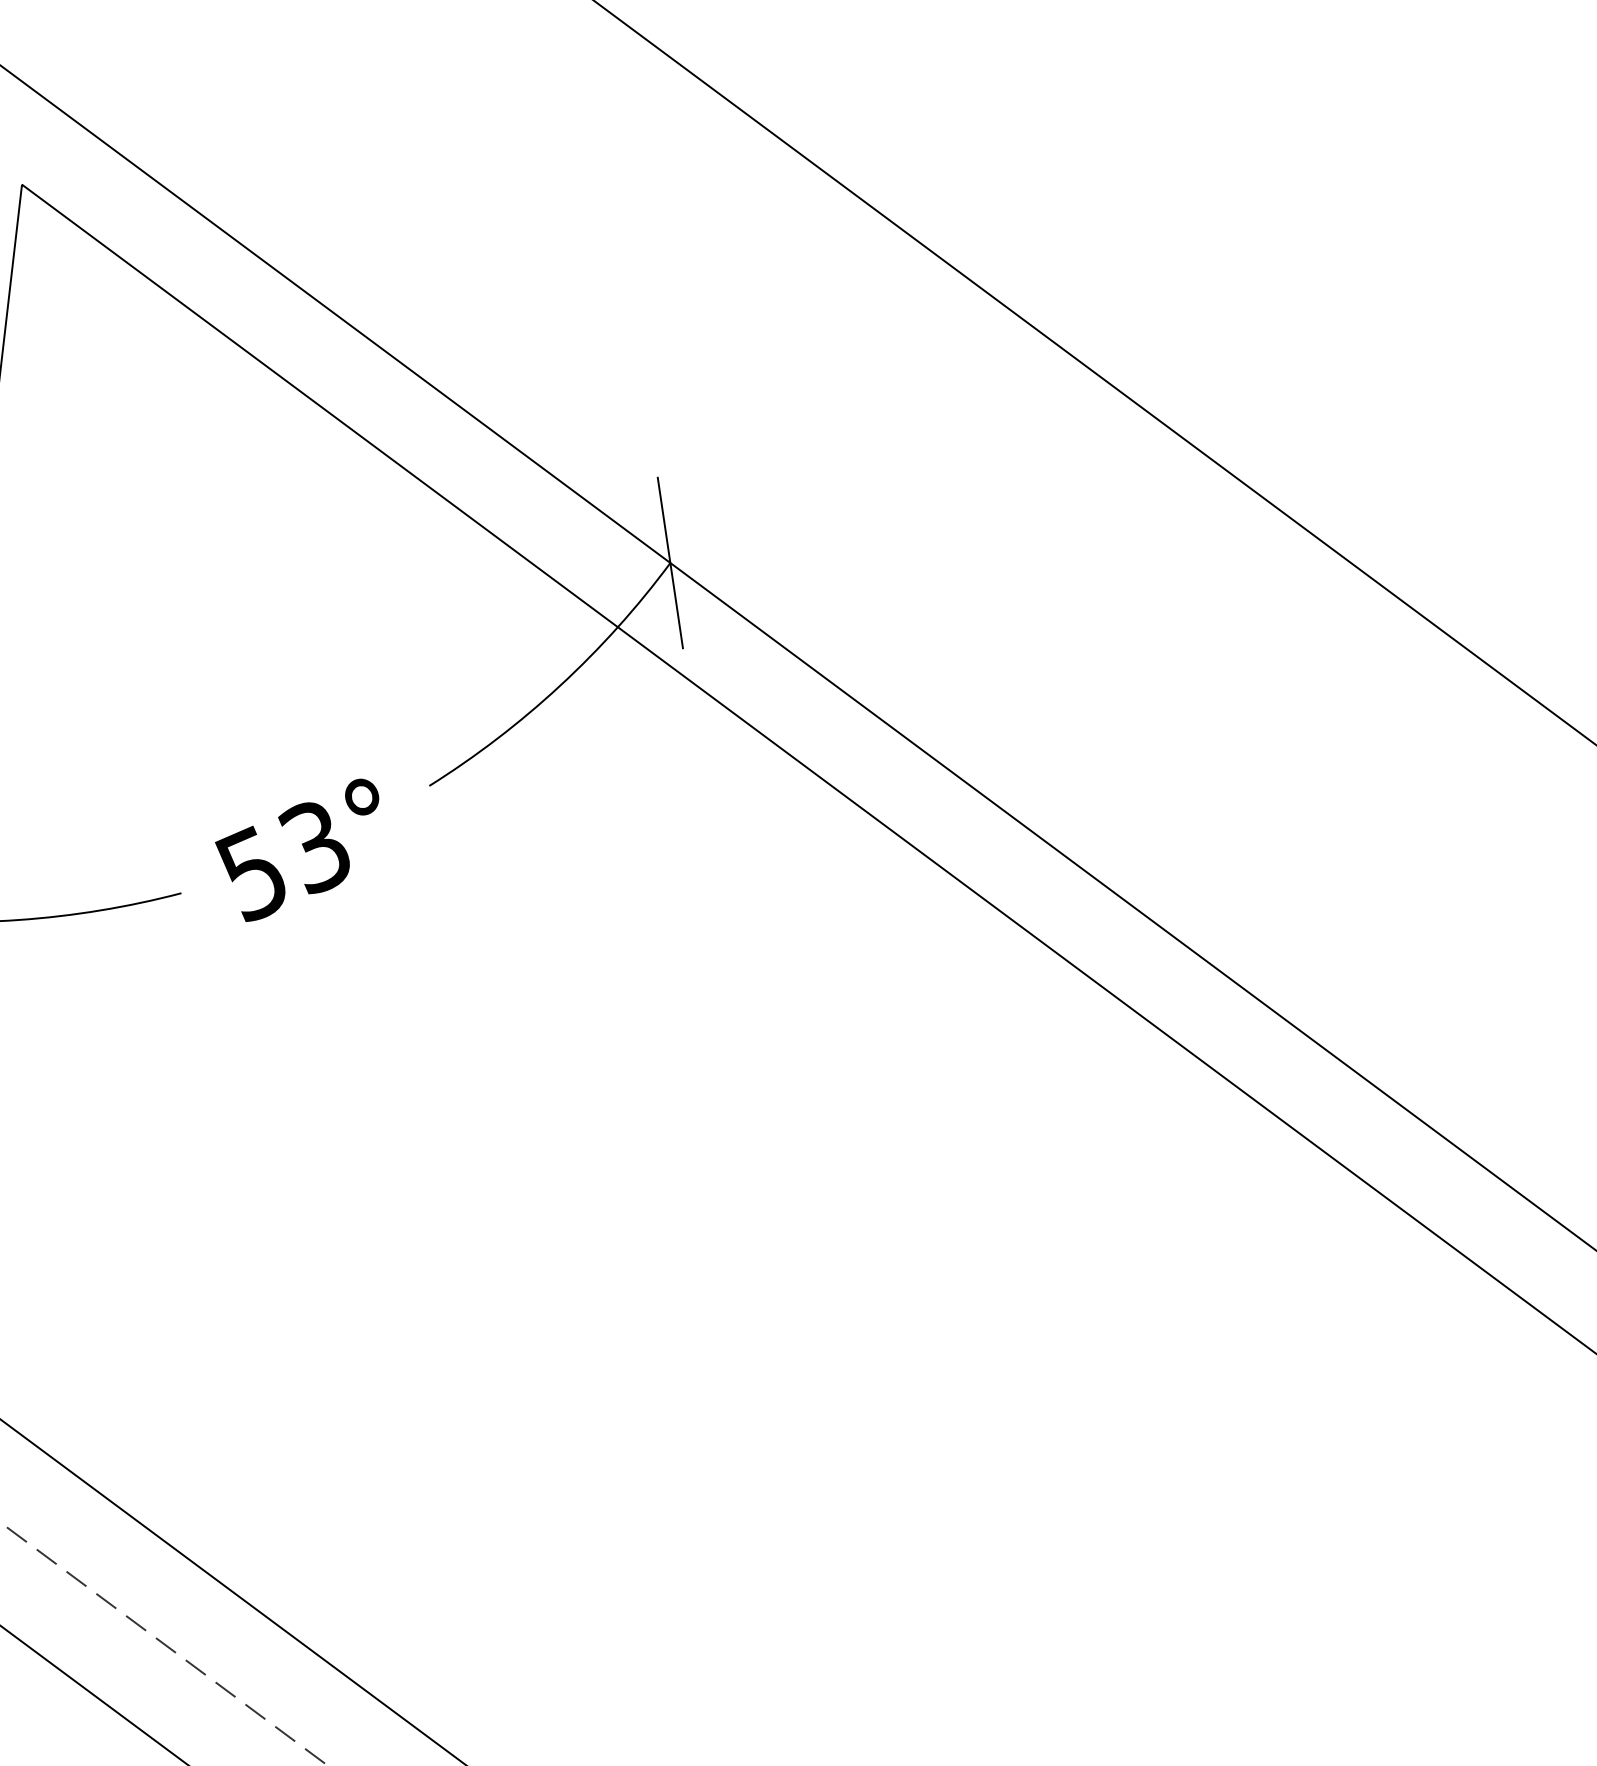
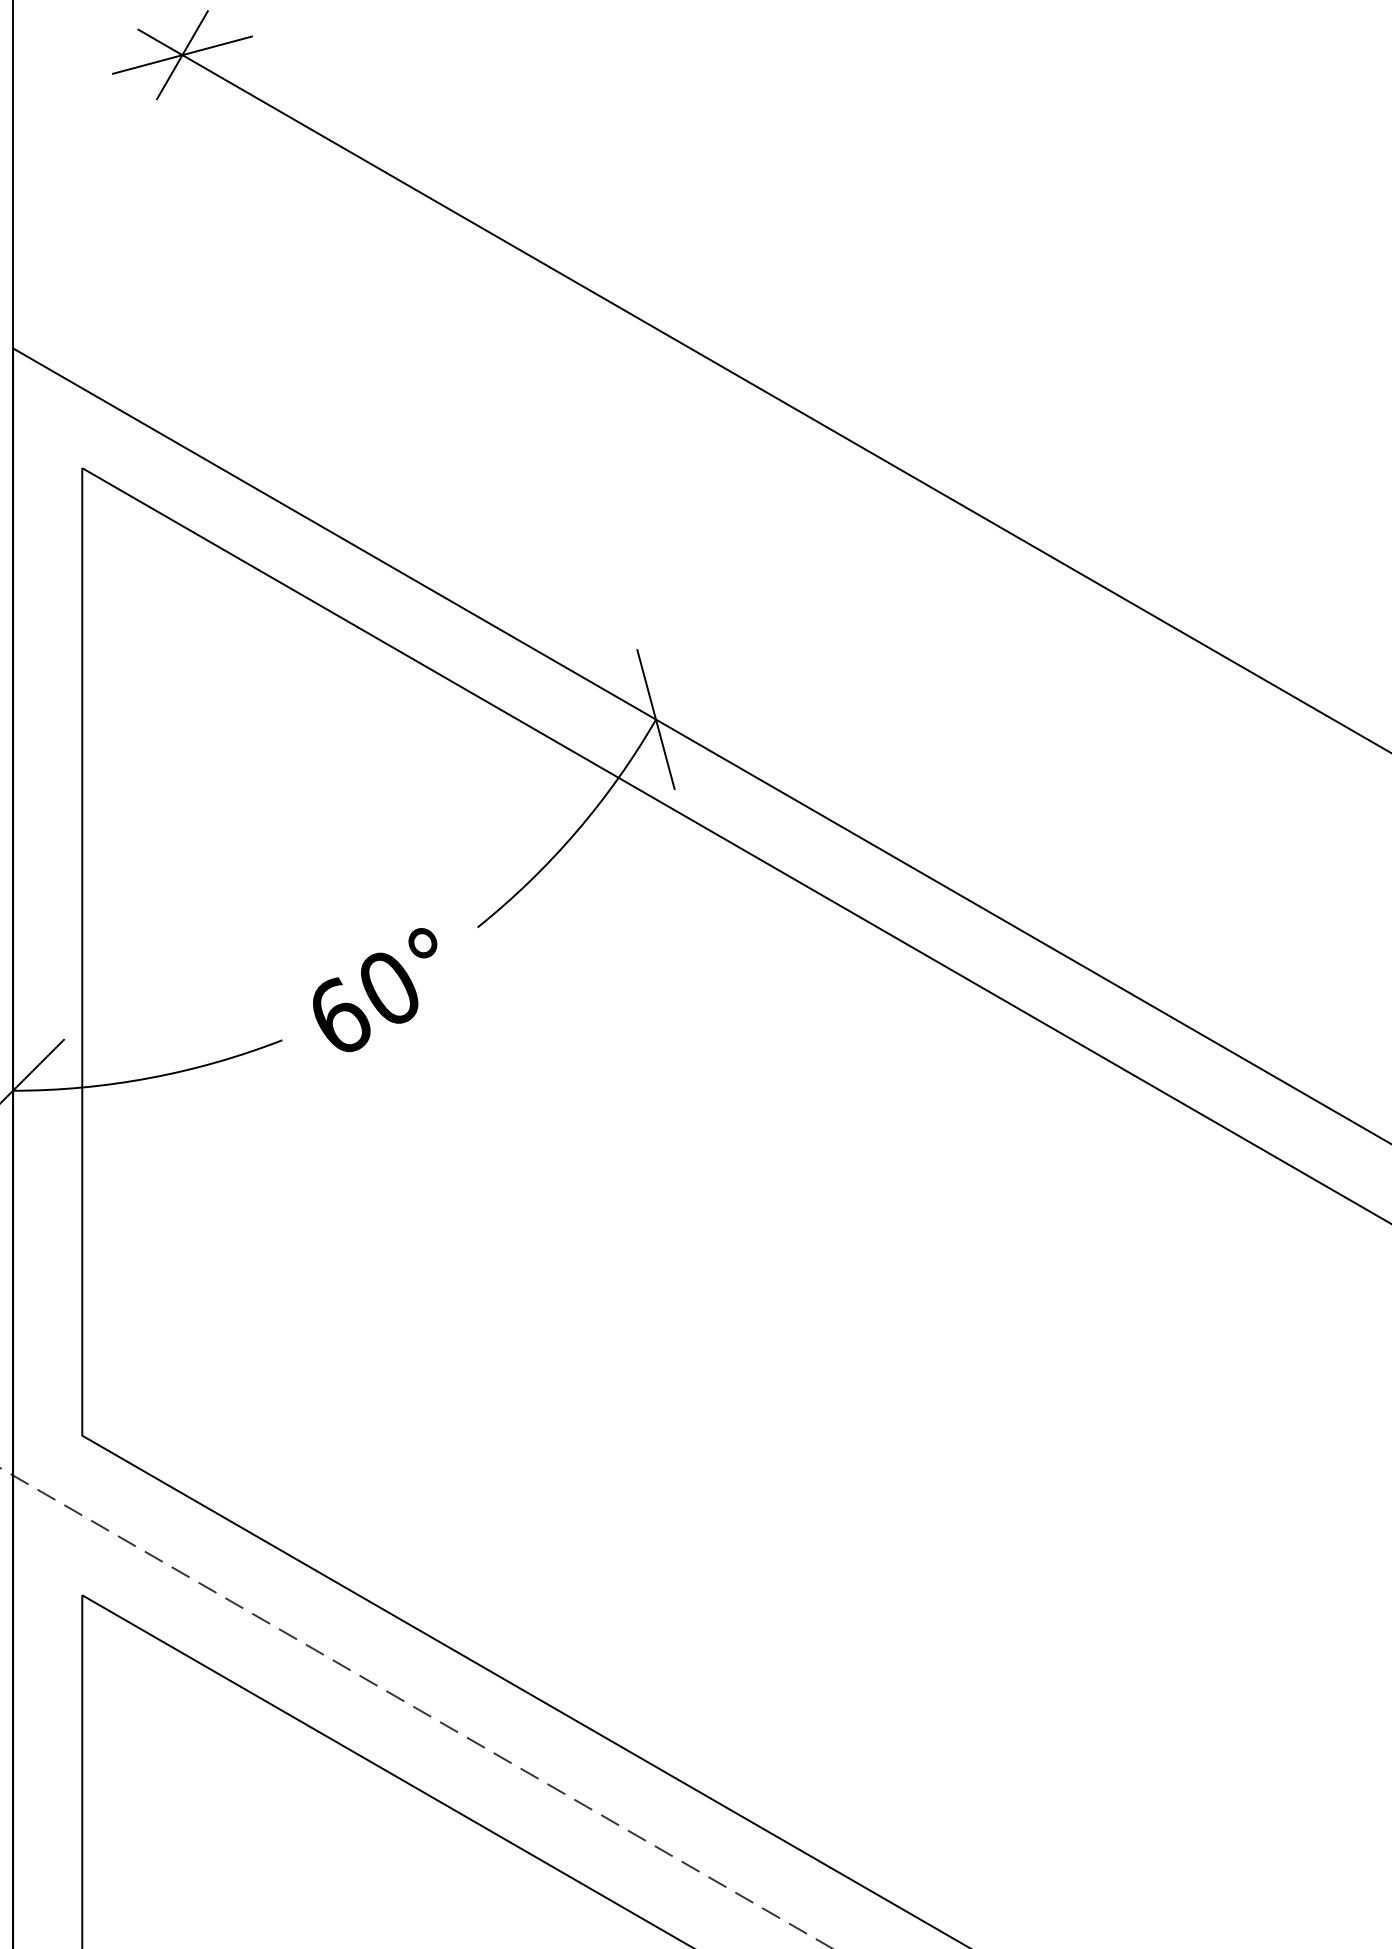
text: (281, 861) -> (362, 1004), 53° -> 60°

